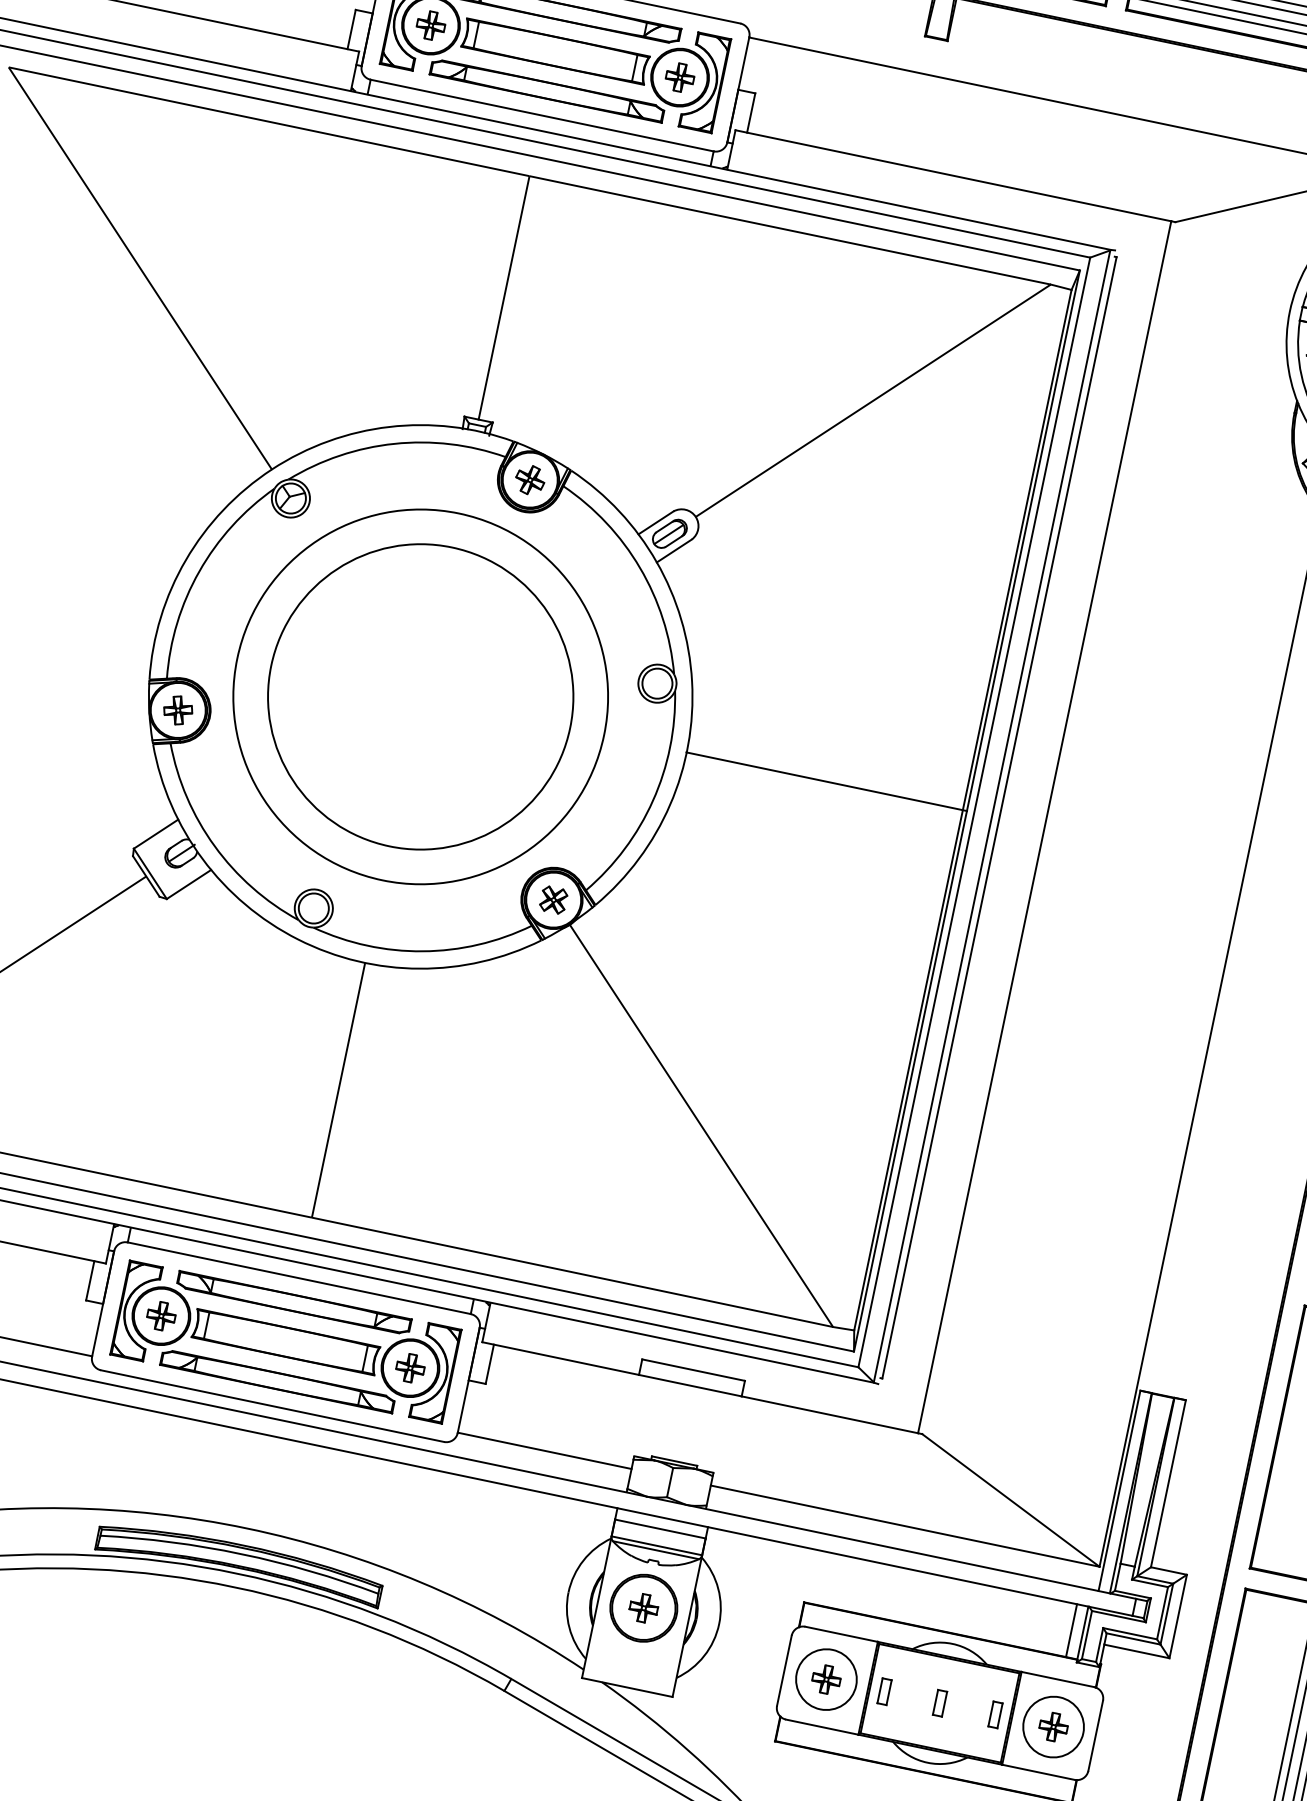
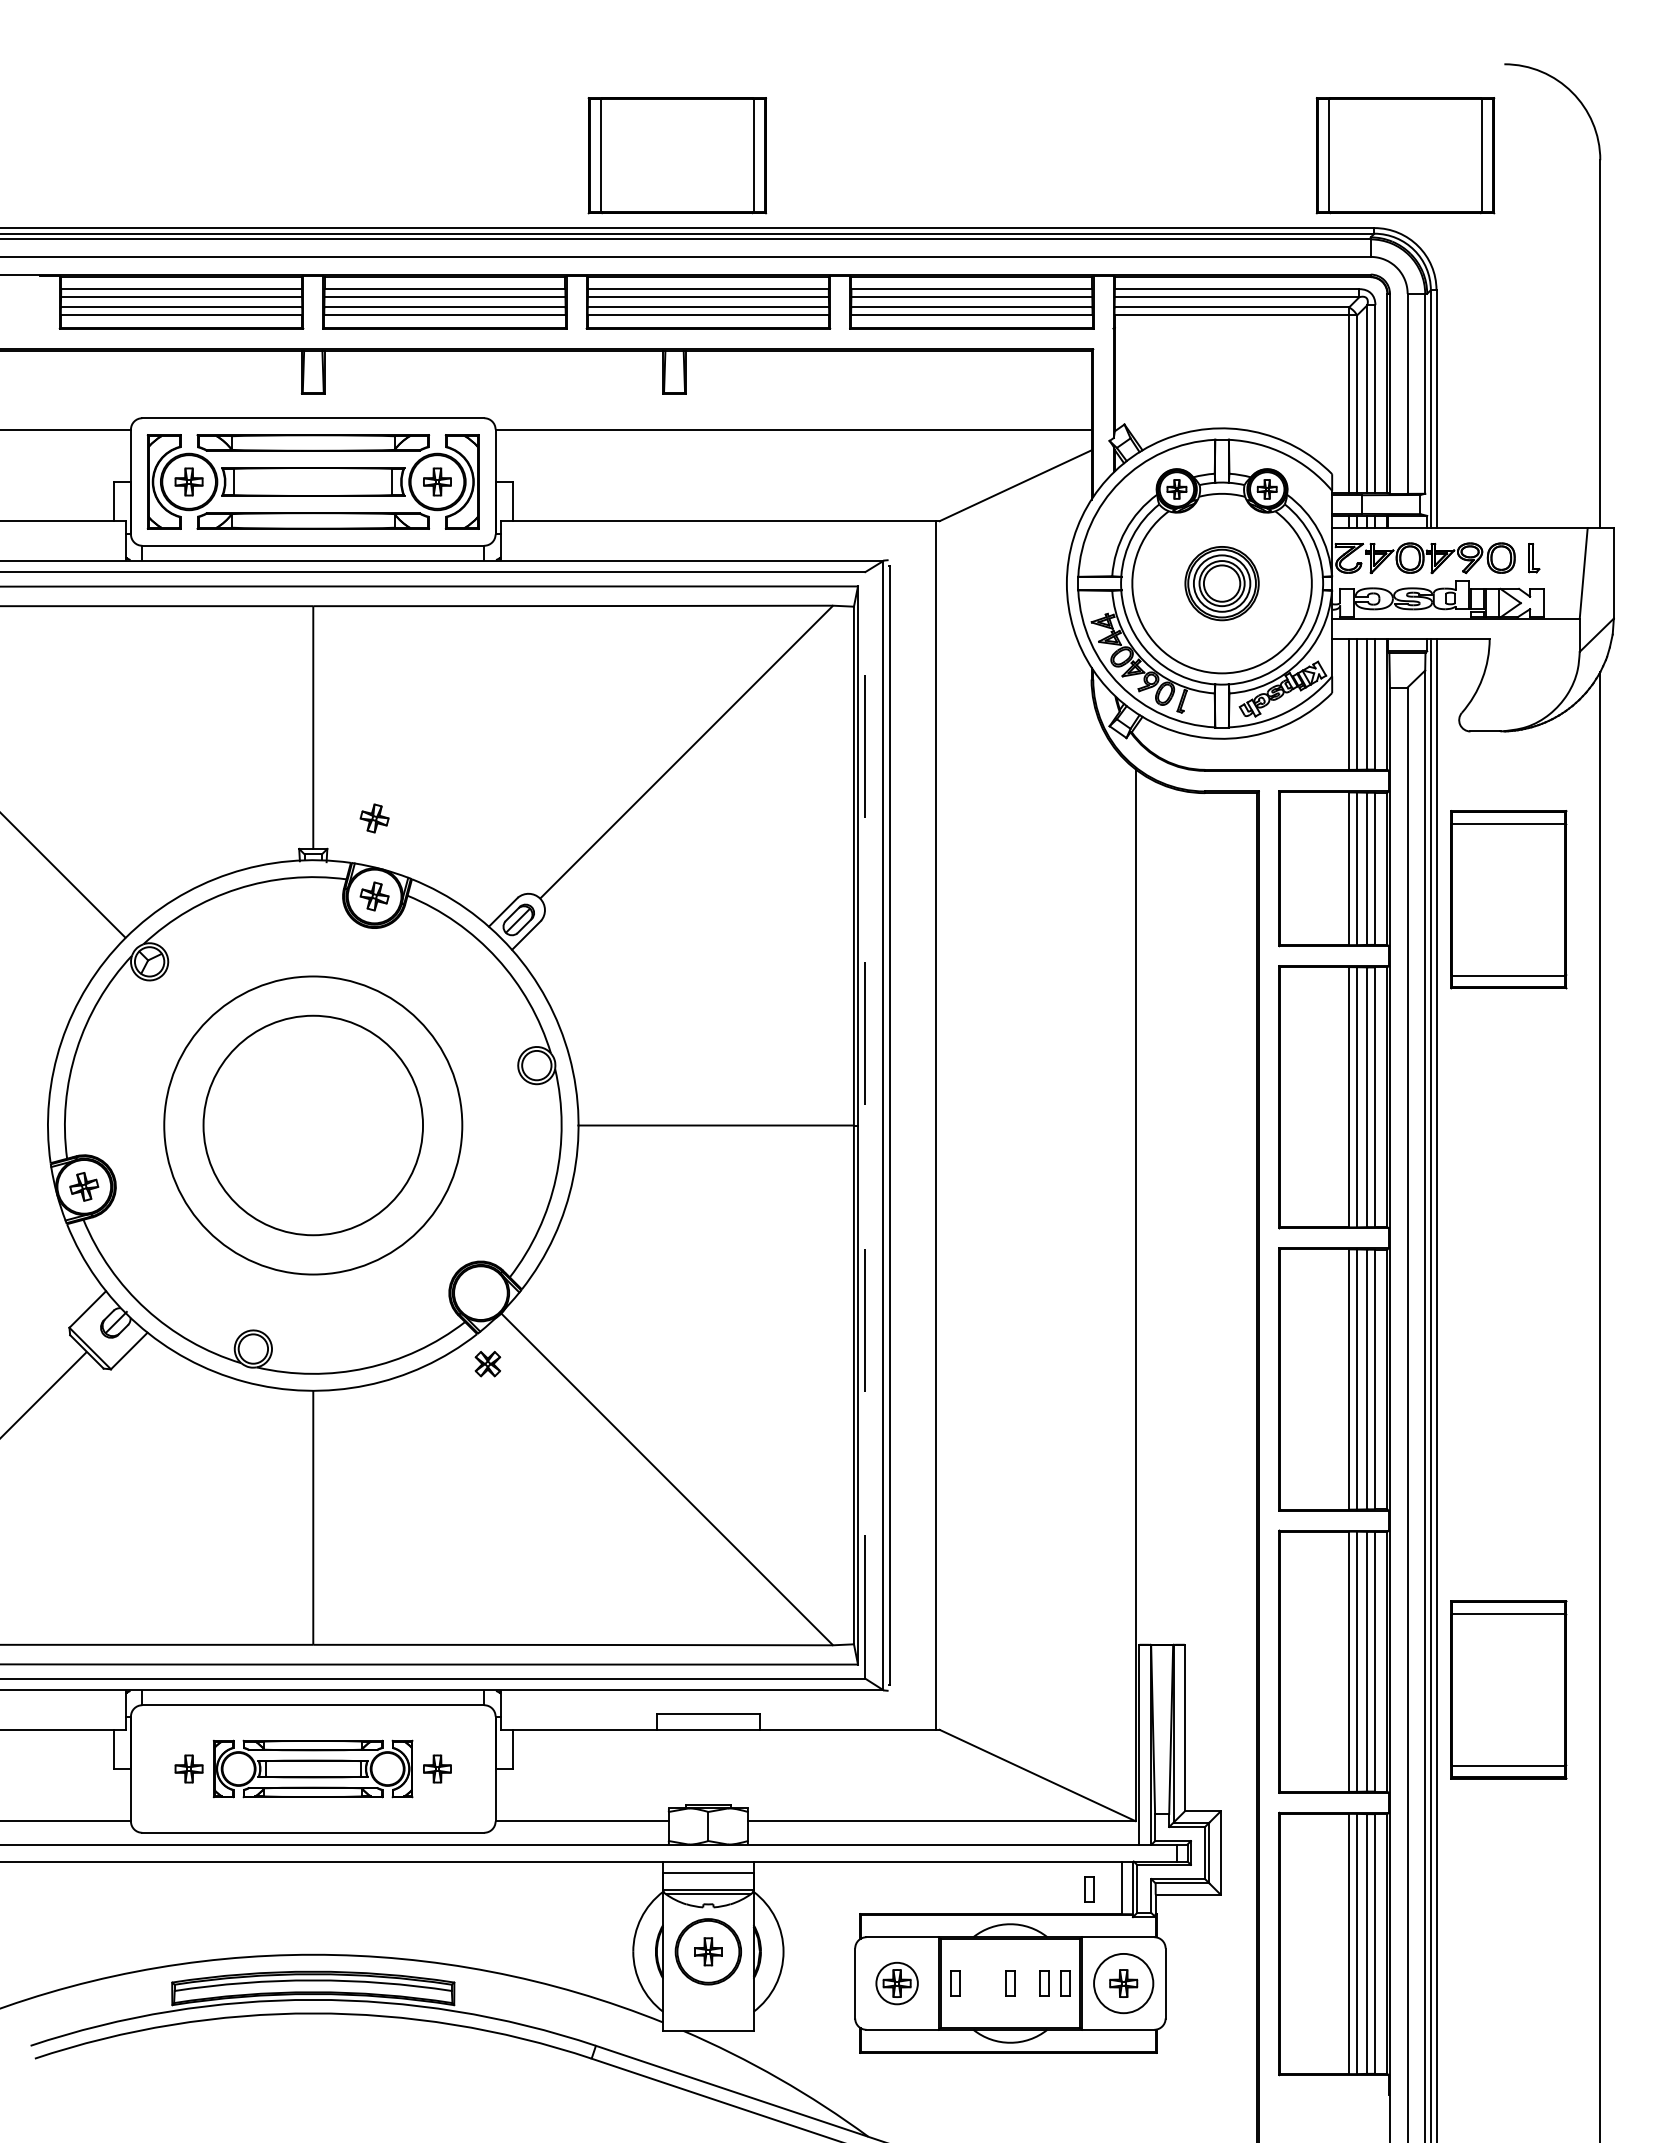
part: (546, 401) -> (374, 818), added
circle: (420, 696) -> (313, 1125), size x0.6
line: (974, 811) -> (865, 1124), solid -> dashed
part: (553, 900) -> (487, 1364), moved
part: (285, 1341) -> (312, 1768), size x0.6
part: (1039, 1625) -> (1089, 1889), added
circle: (825, 1679) -> (896, 1983), size x0.7
part: (974, 1710) -> (1044, 1983), added

